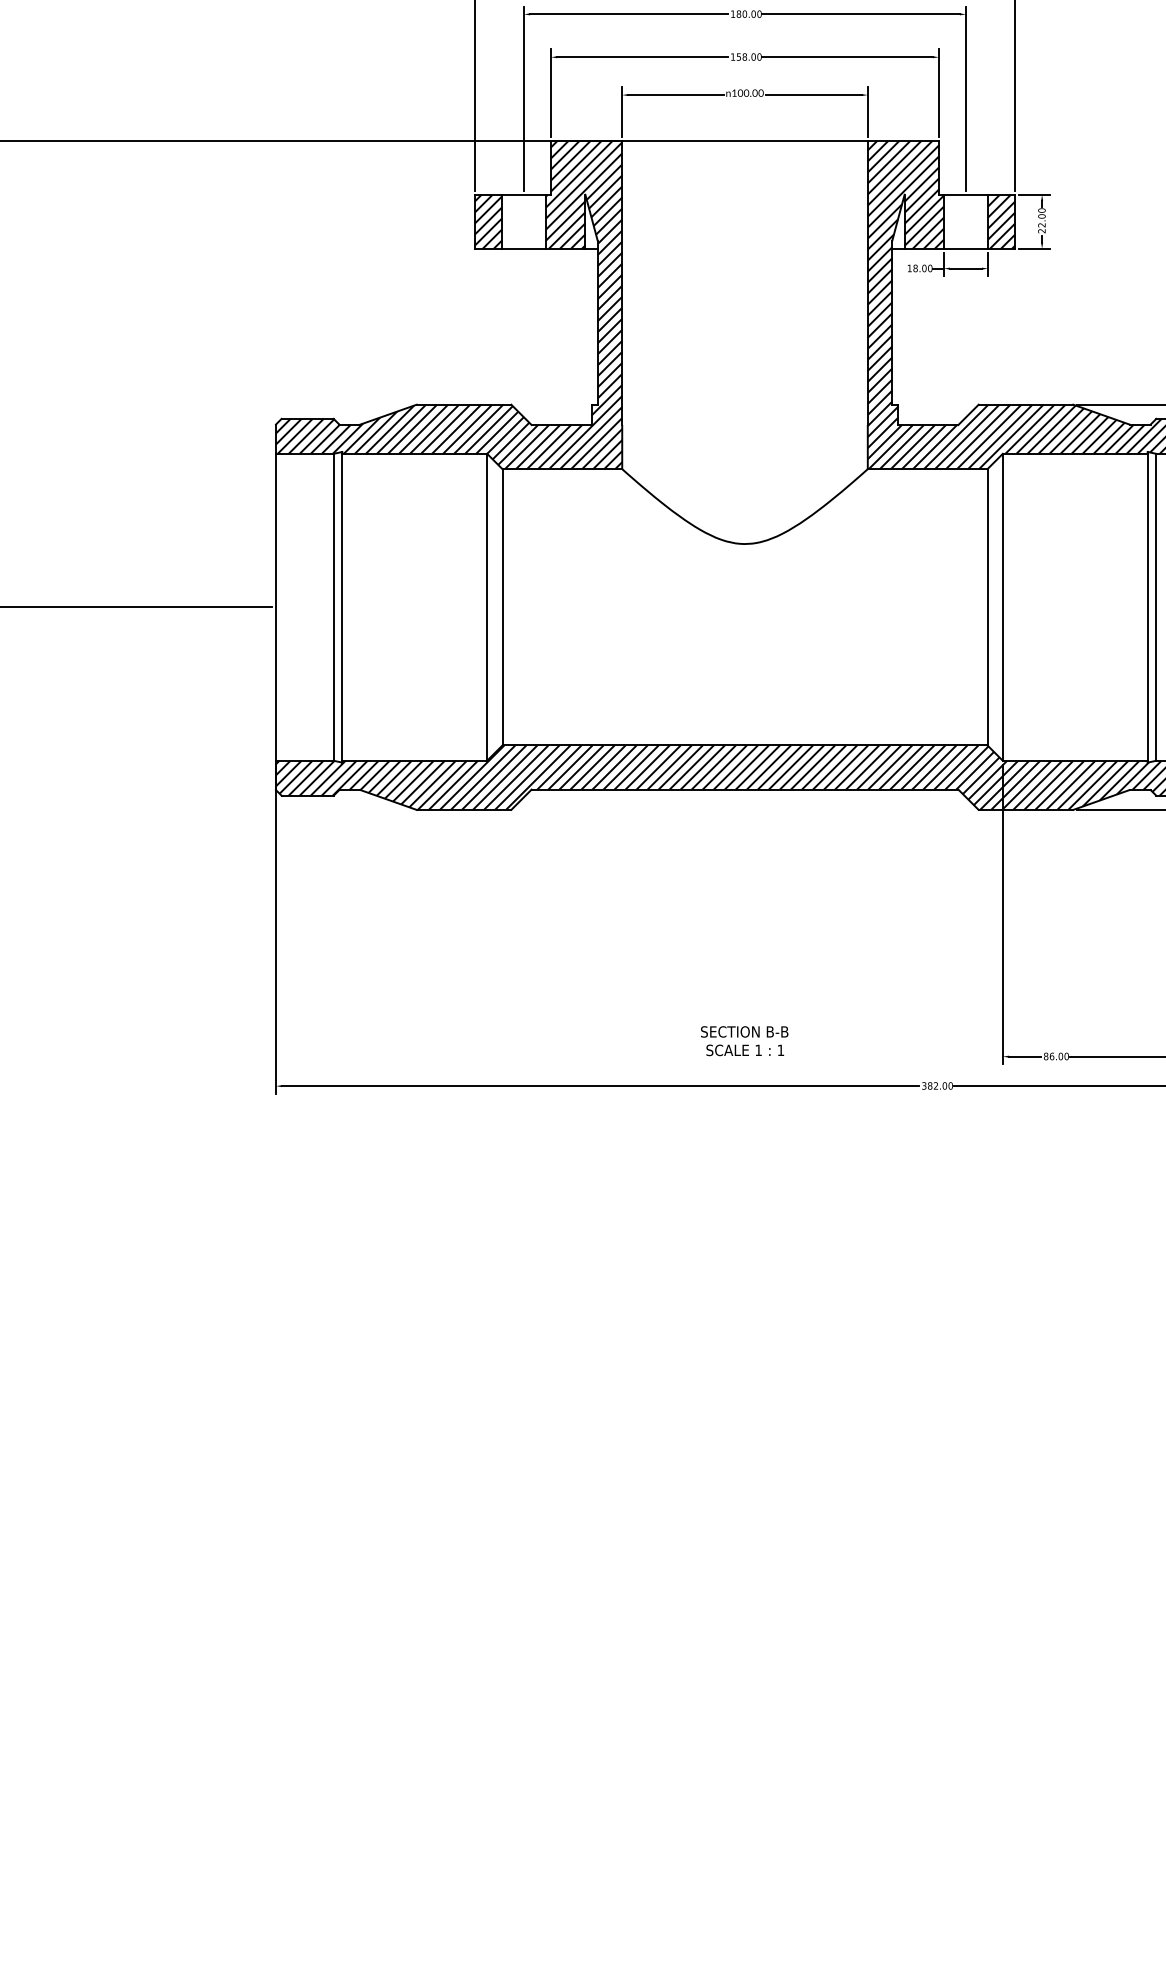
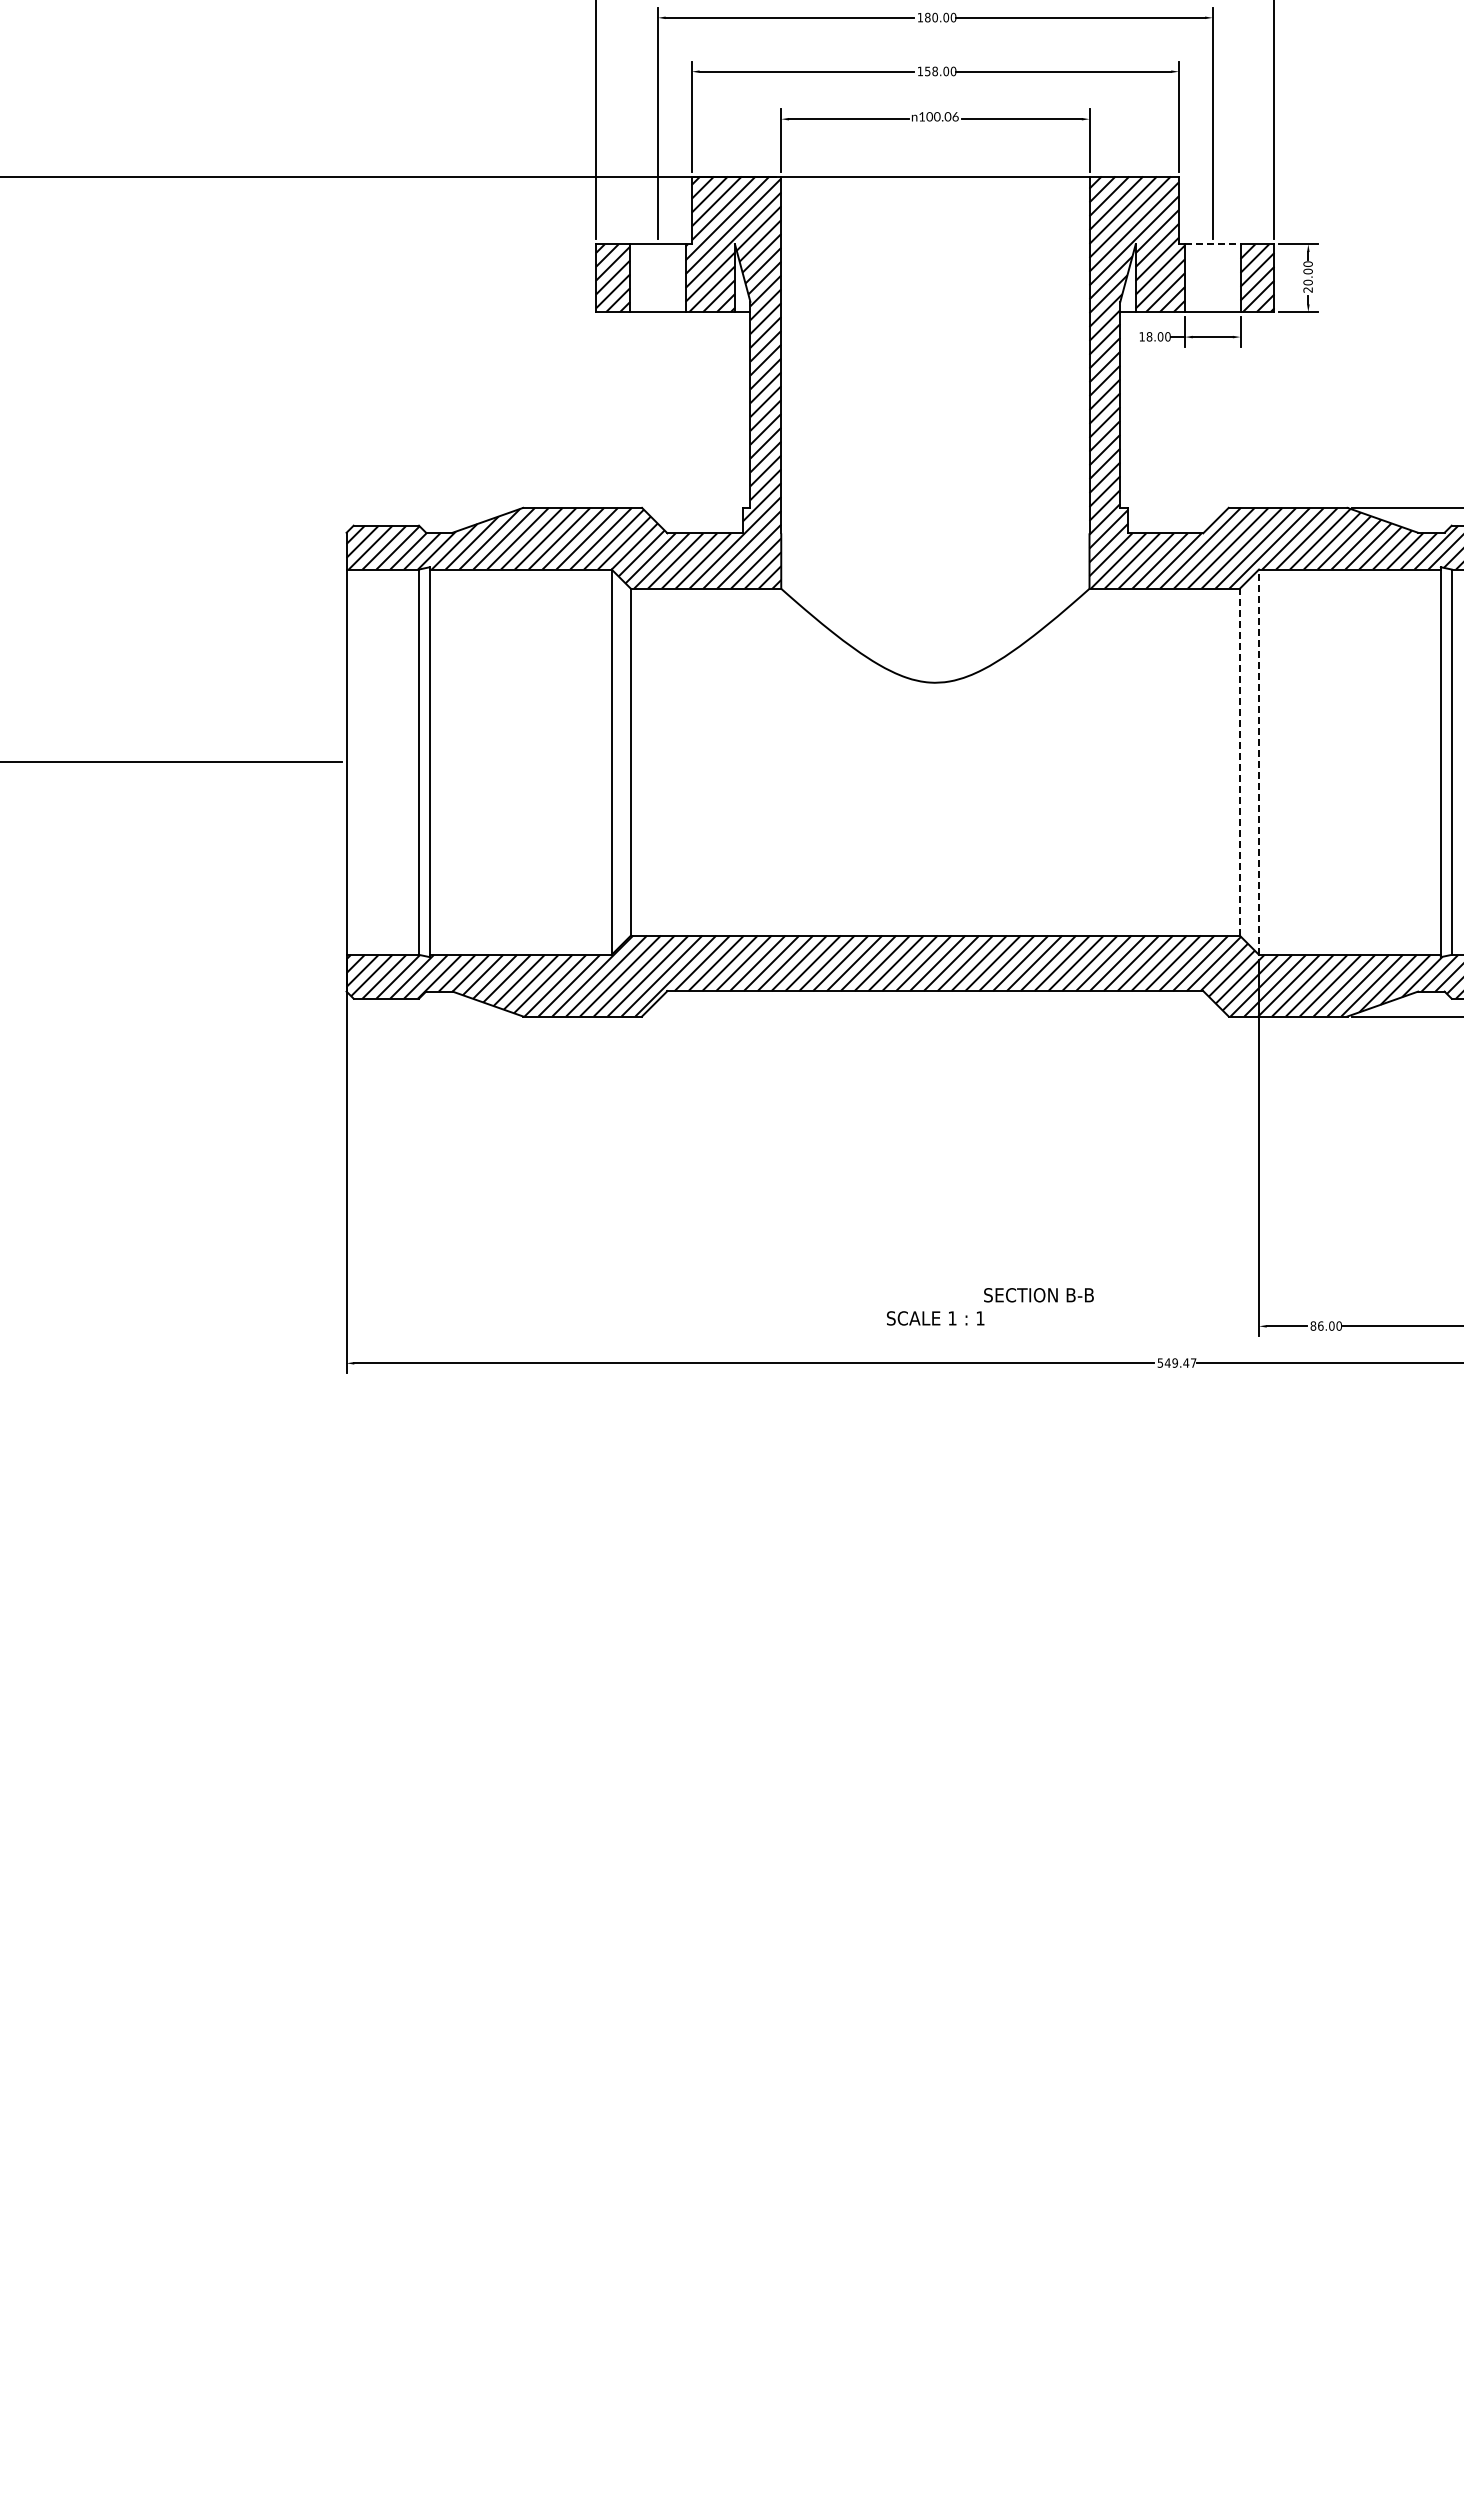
text: (761, 92) -> (955, 116), 100.00 -> 100.06
line: (965, 194) -> (1212, 244), solid -> dashed
text: (1041, 225) -> (1307, 282), 22.00 -> 20.00
line: (987, 606) -> (1239, 761), solid -> dashed
line: (1003, 607) -> (1259, 762), solid -> dashed
text: (744, 1032) -> (1038, 1295), moved
text: (937, 1085) -> (1177, 1362), 382.00 -> 549.47

